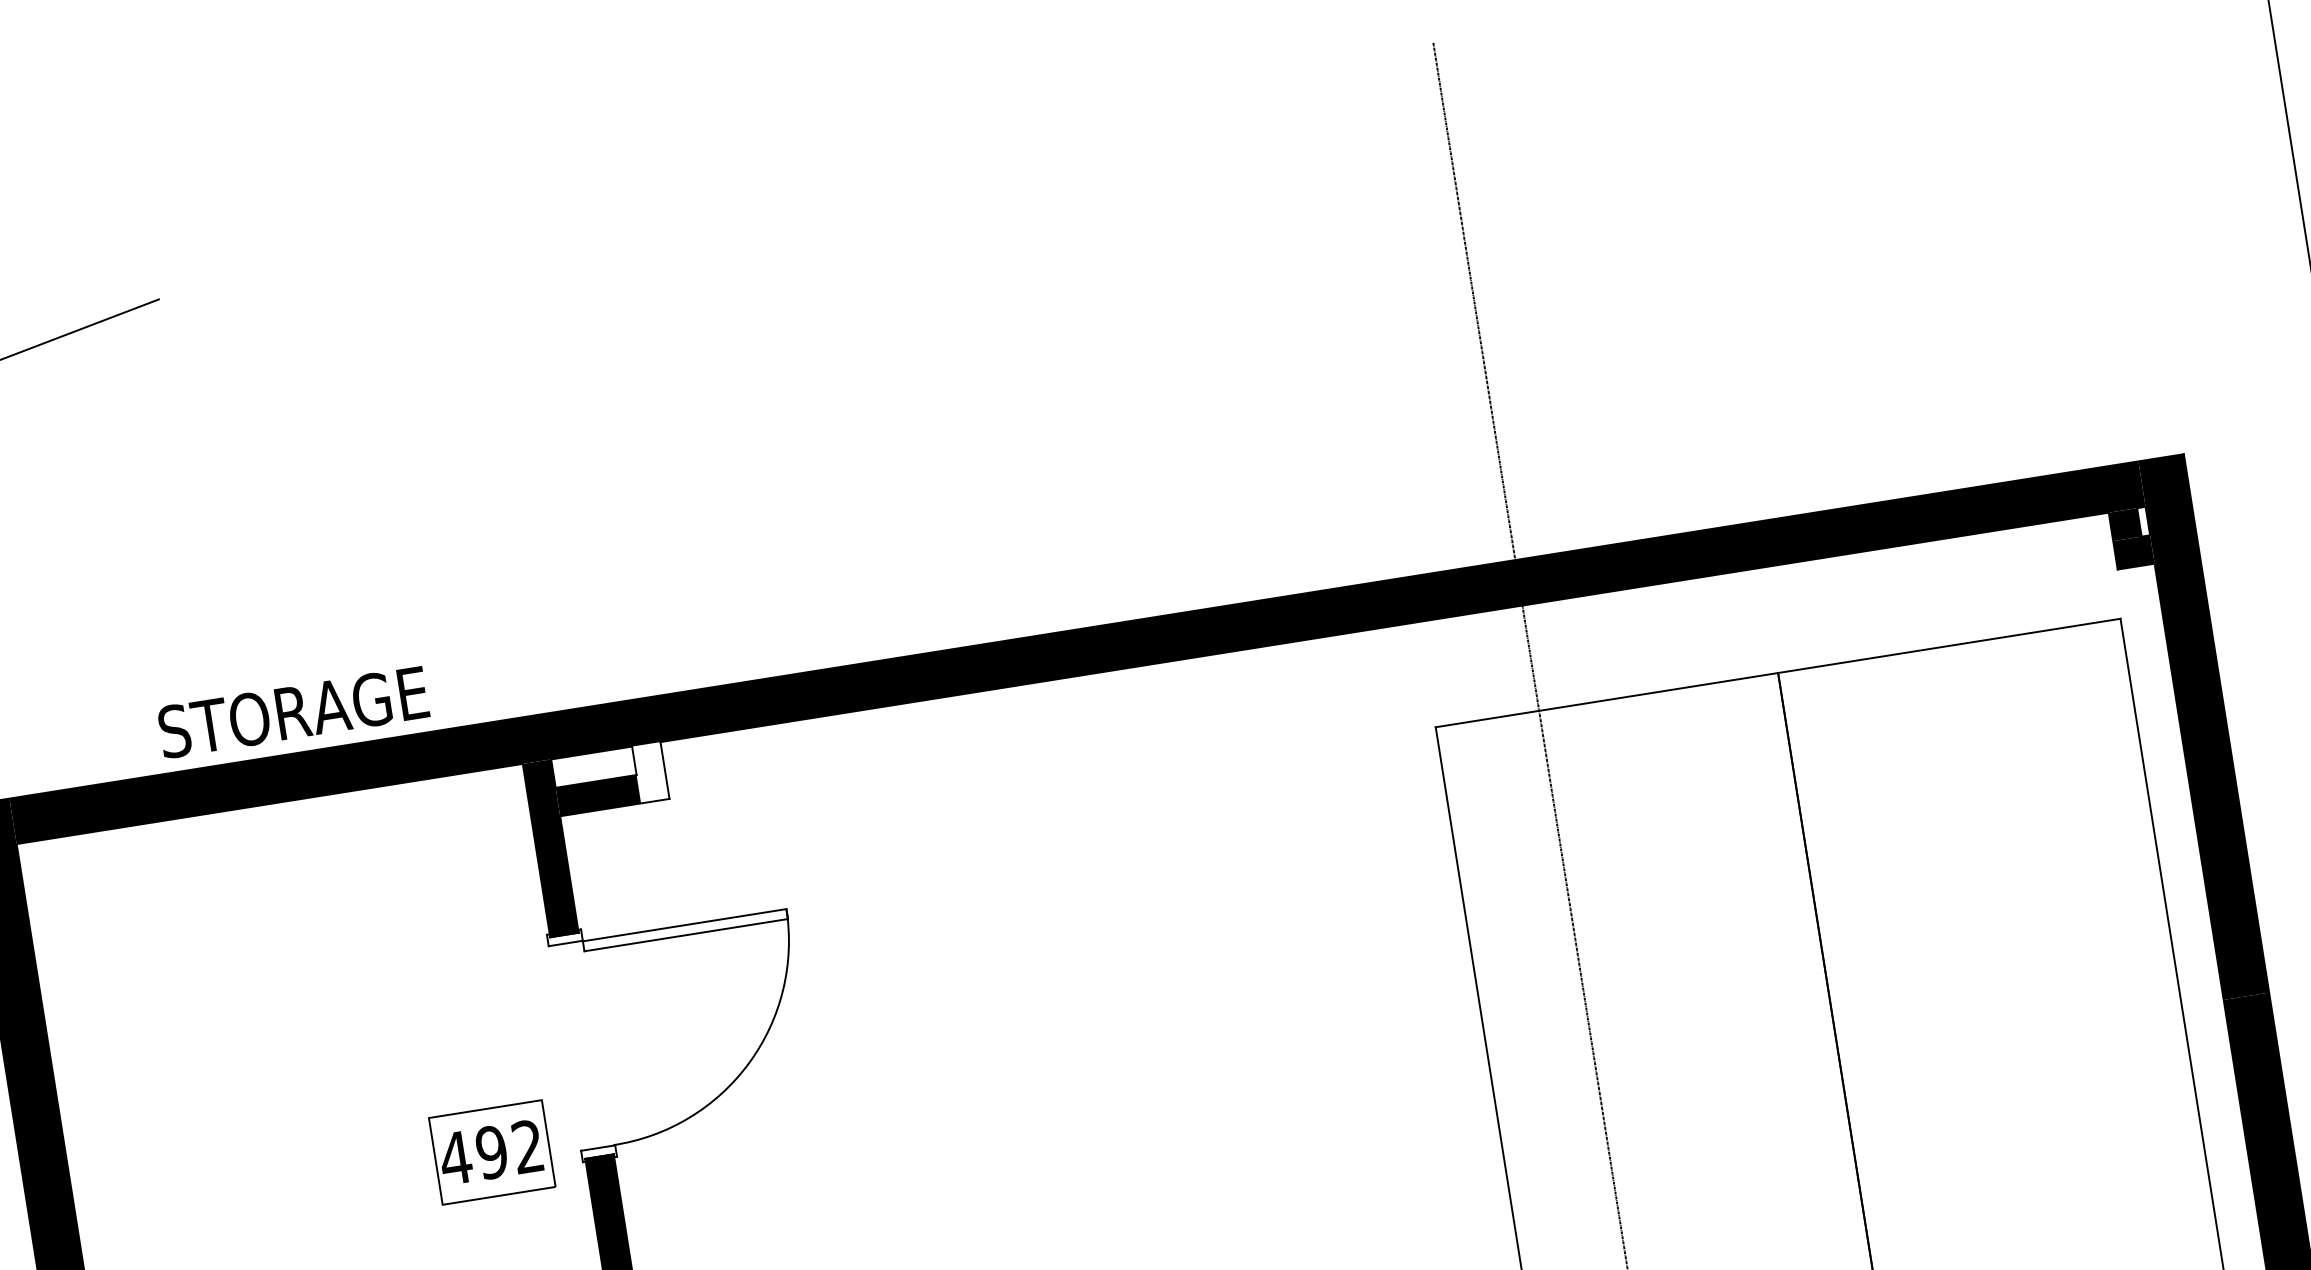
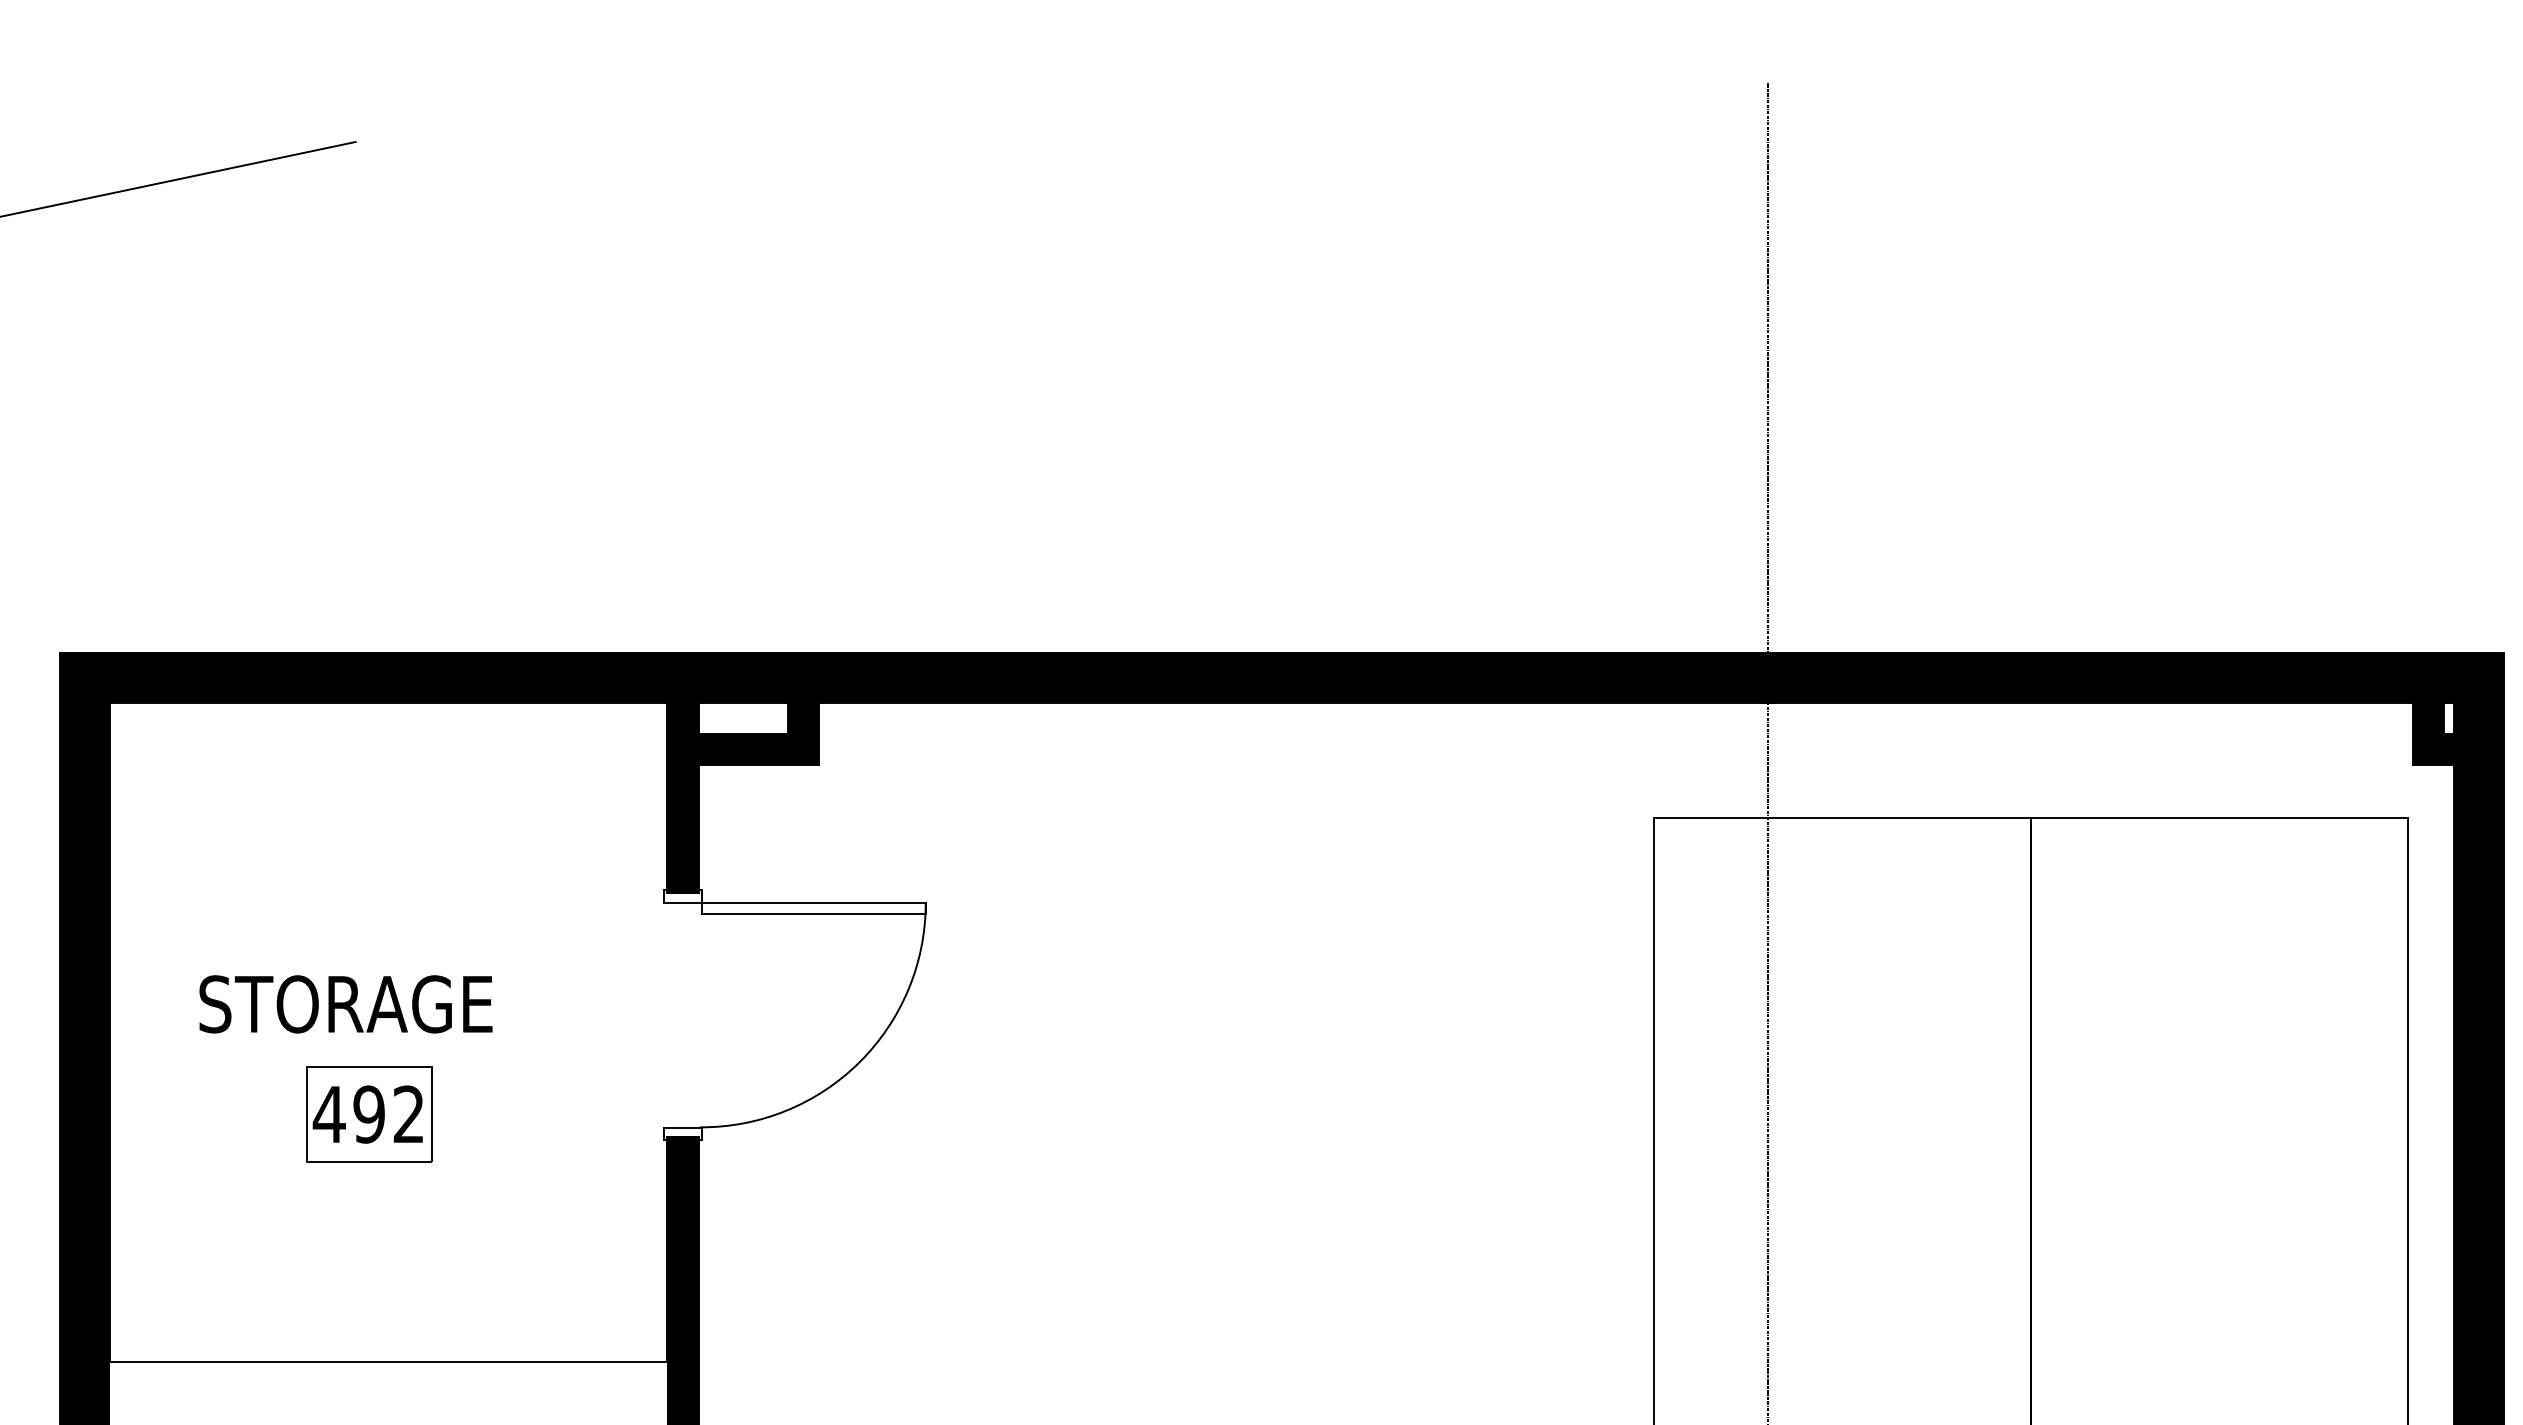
text: (293, 712) -> (345, 1004), moved
fill: (649, 772) -> (802, 733), added
part: (492, 1152) -> (369, 1114), moved

